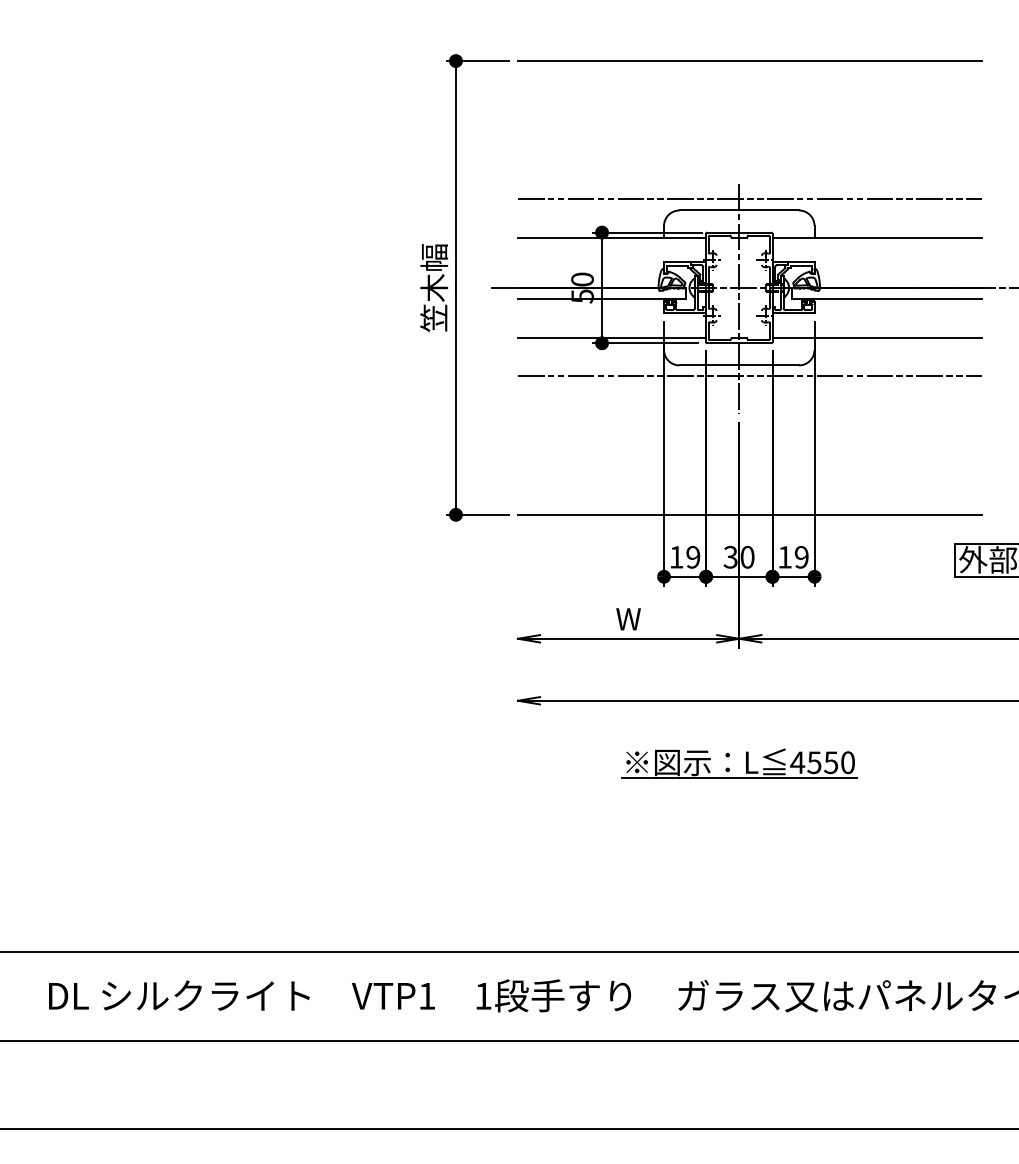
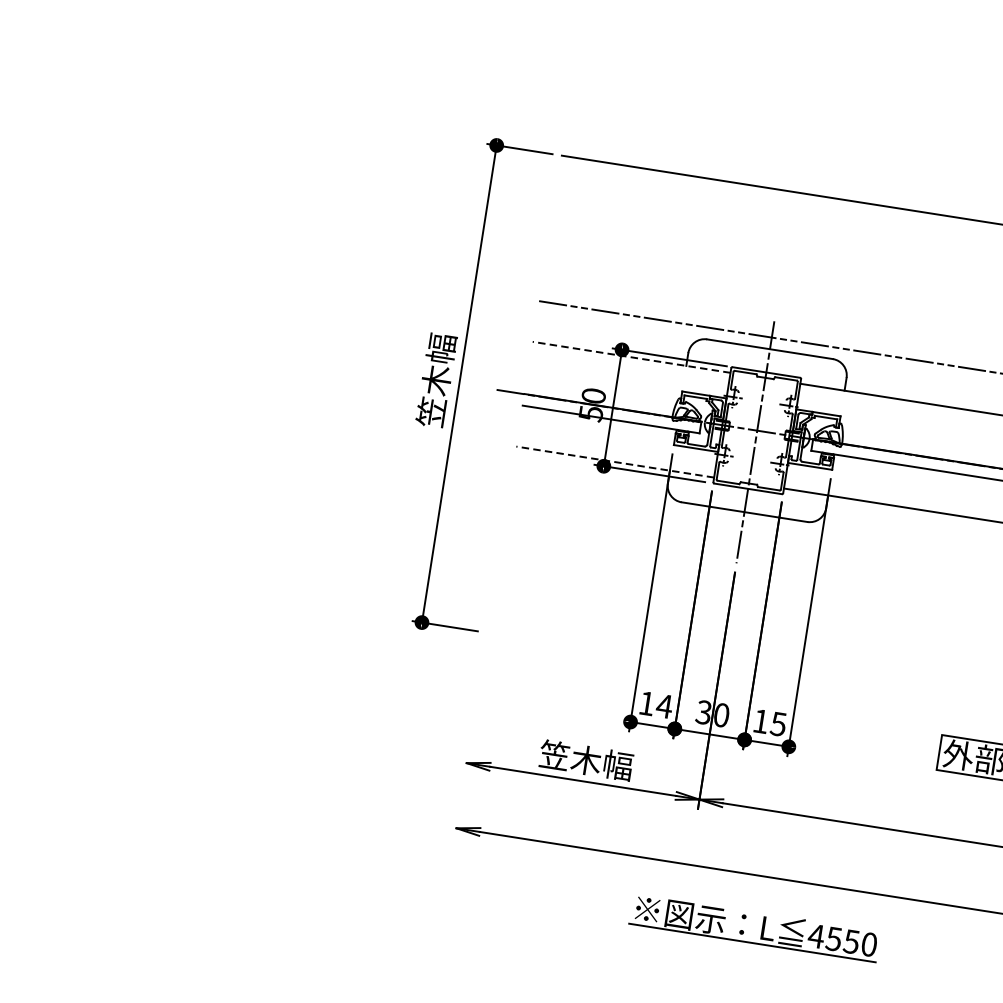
line: (611, 238) -> (631, 357), solid -> dashed
line: (611, 337) -> (614, 461), solid -> dashed
line: (749, 376) -> (753, 525), removed
line: (749, 514) -> (730, 670), removed
text: (692, 556) -> (663, 705), 19 -> 14
text: (801, 556) -> (778, 723), 19 -> 15
text: (628, 618) -> (586, 760), W -> 笠木幅
part: (746, 763) -> (762, 928), moved

